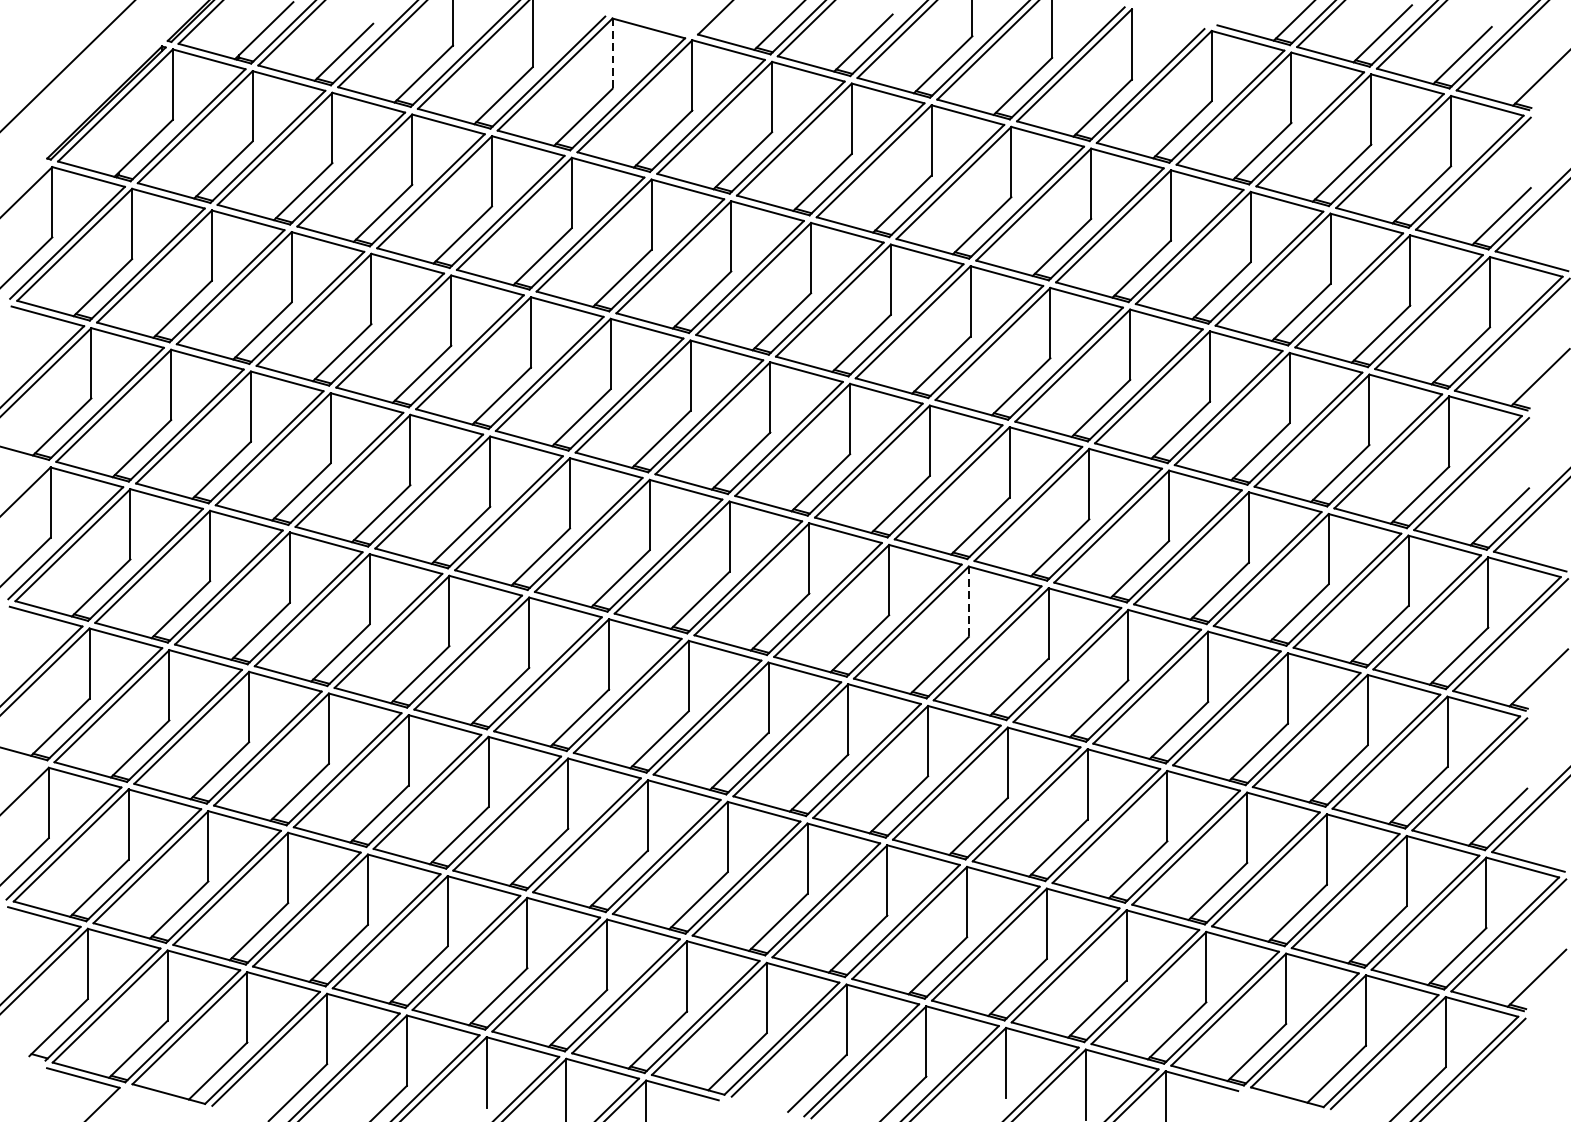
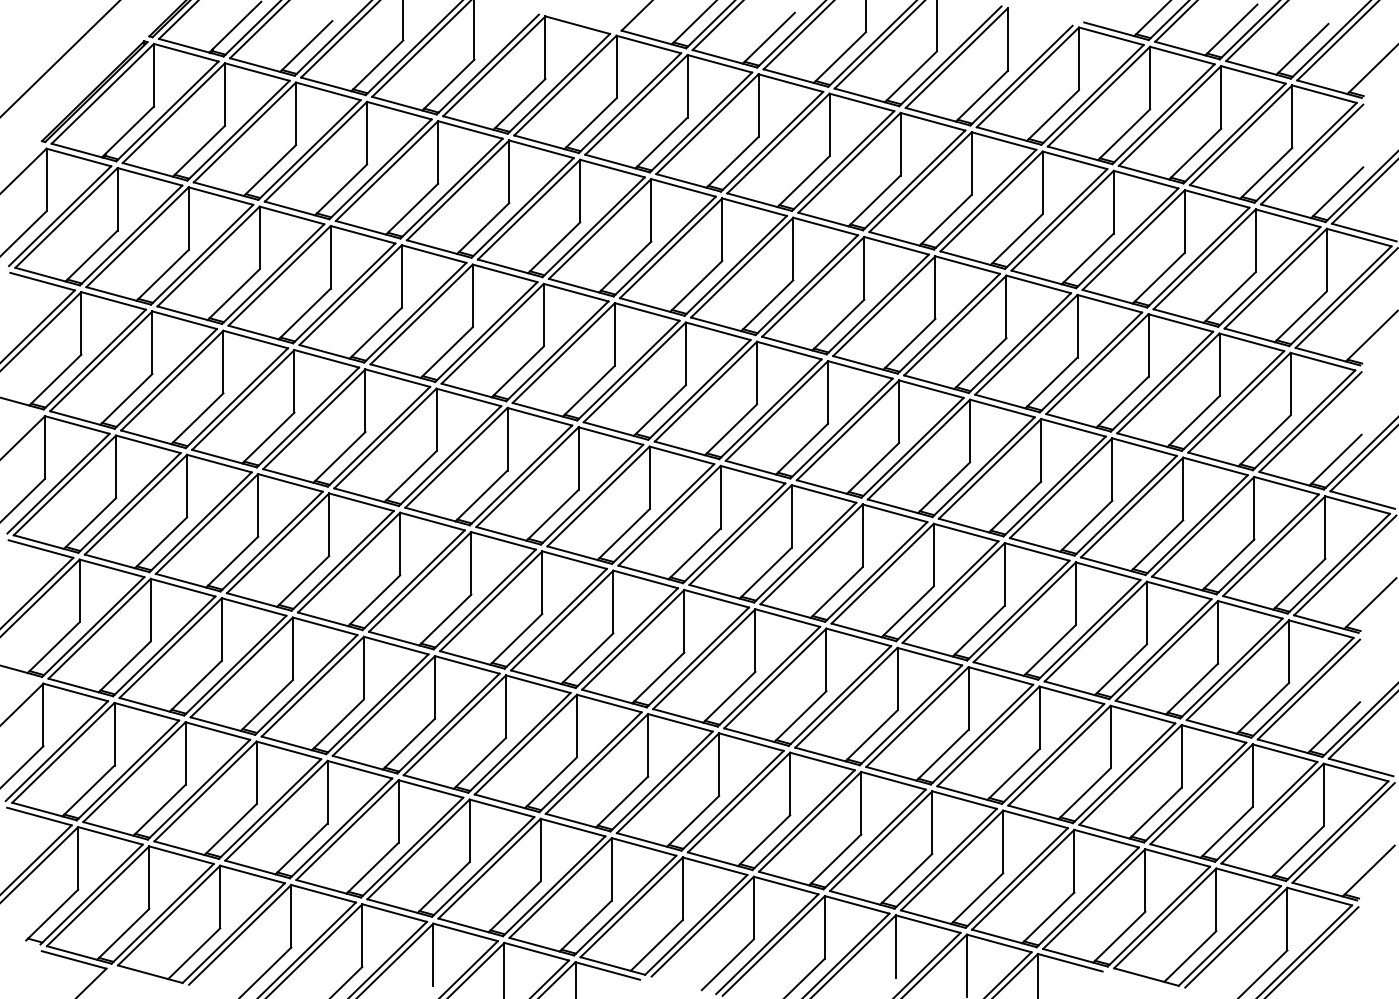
line: (612, 54) -> (545, 48), dashed -> solid
line: (968, 602) -> (862, 536), dashed -> solid

